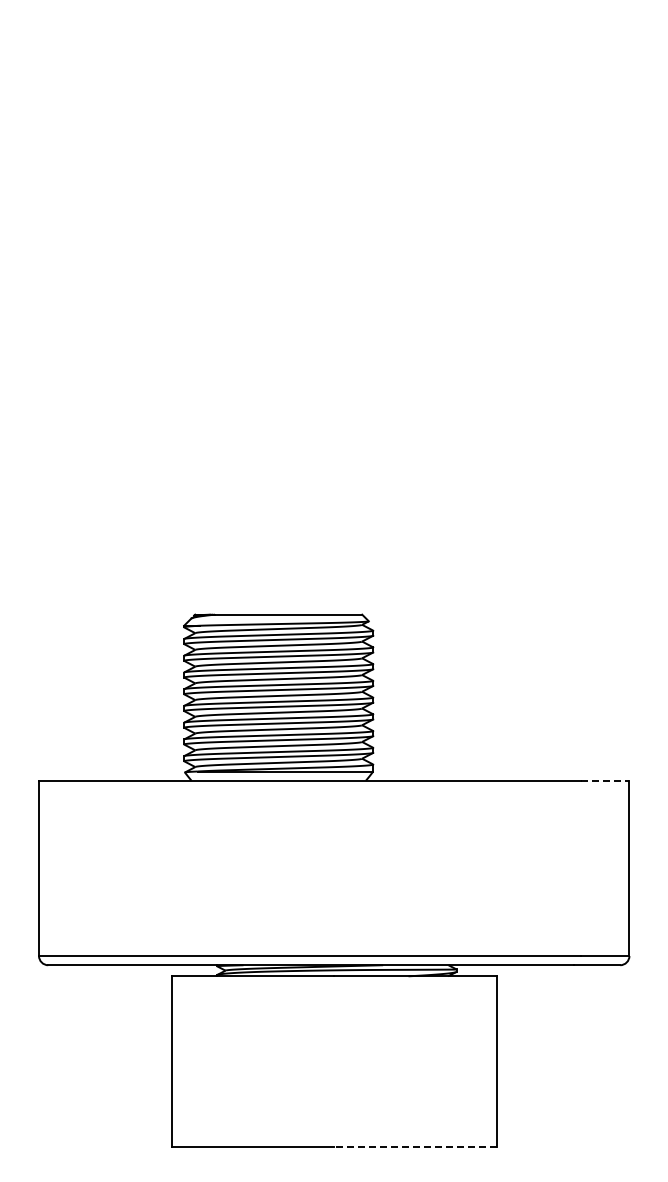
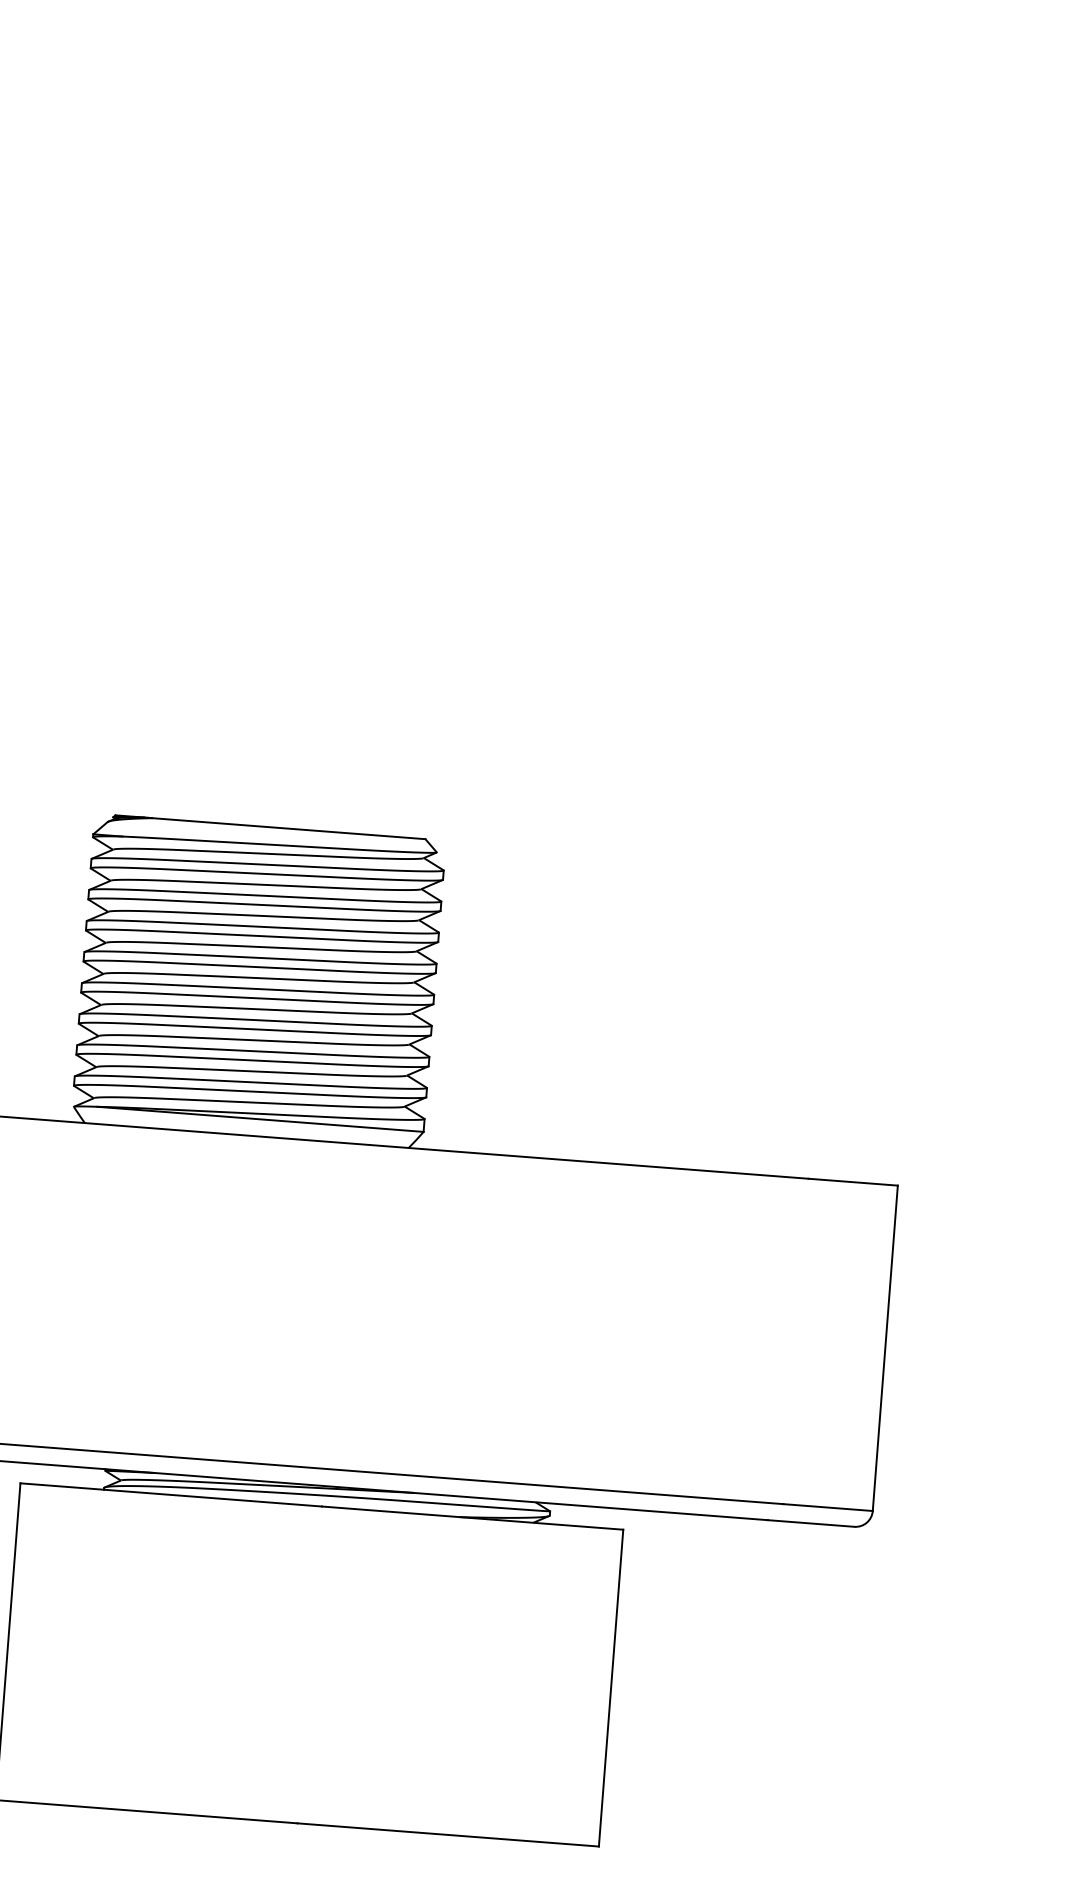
line: (605, 780) -> (853, 1181), dashed -> solid
line: (414, 1146) -> (446, 1833), dashed -> solid

